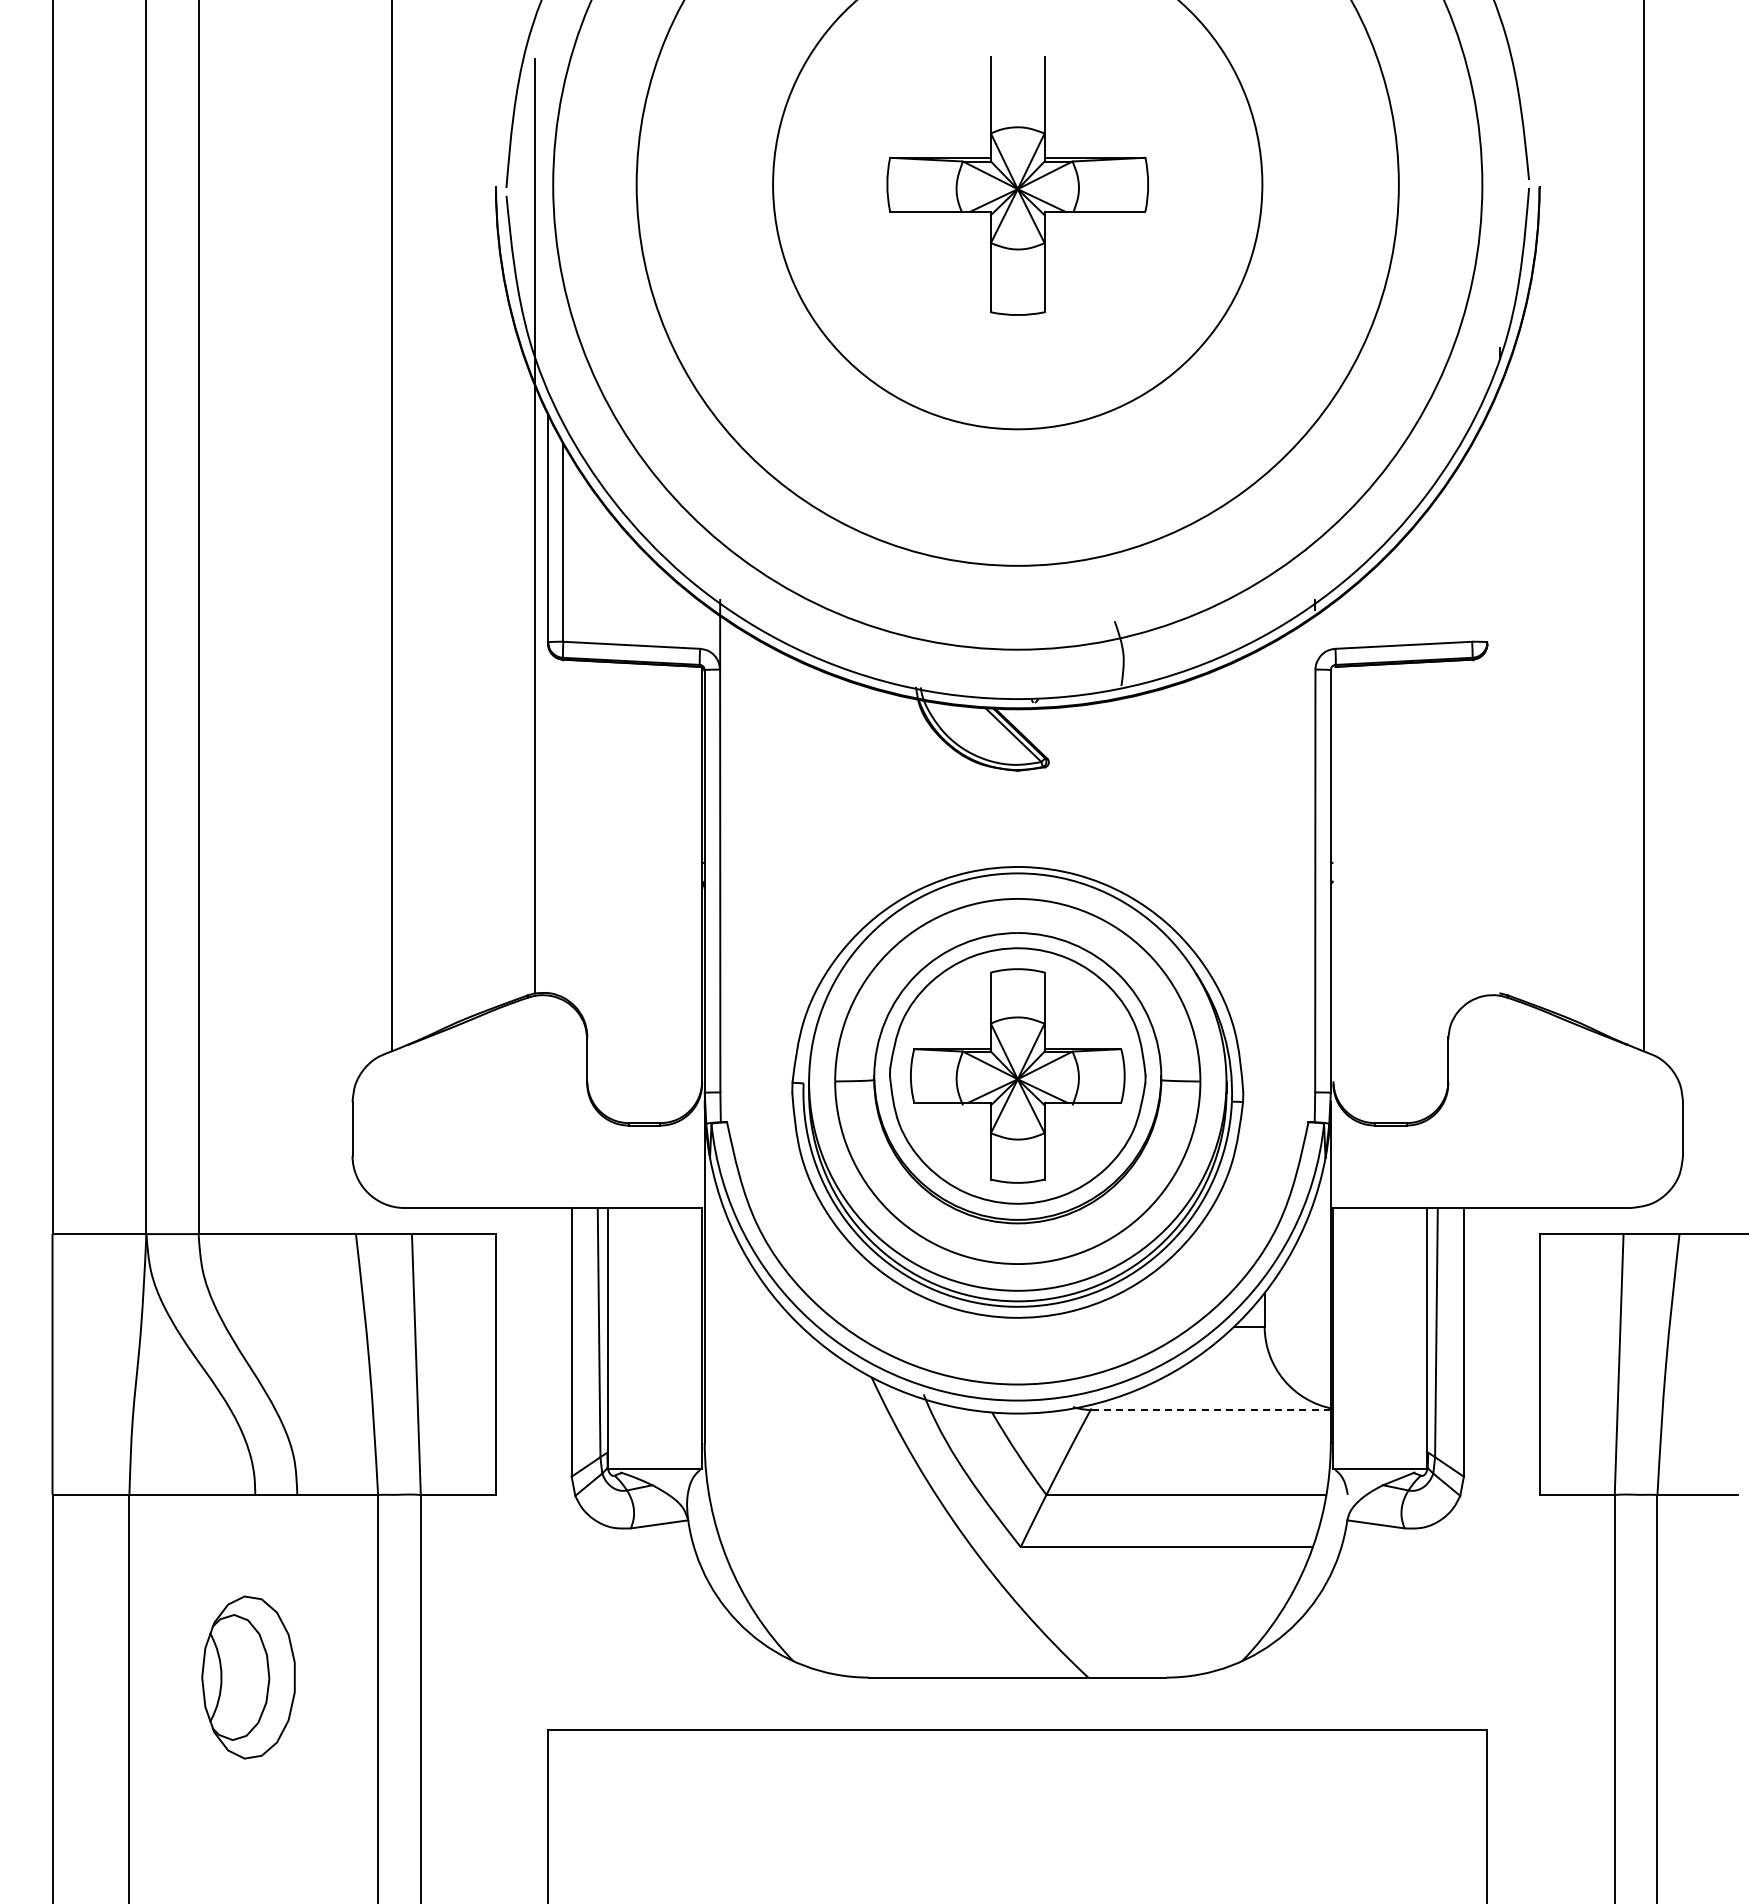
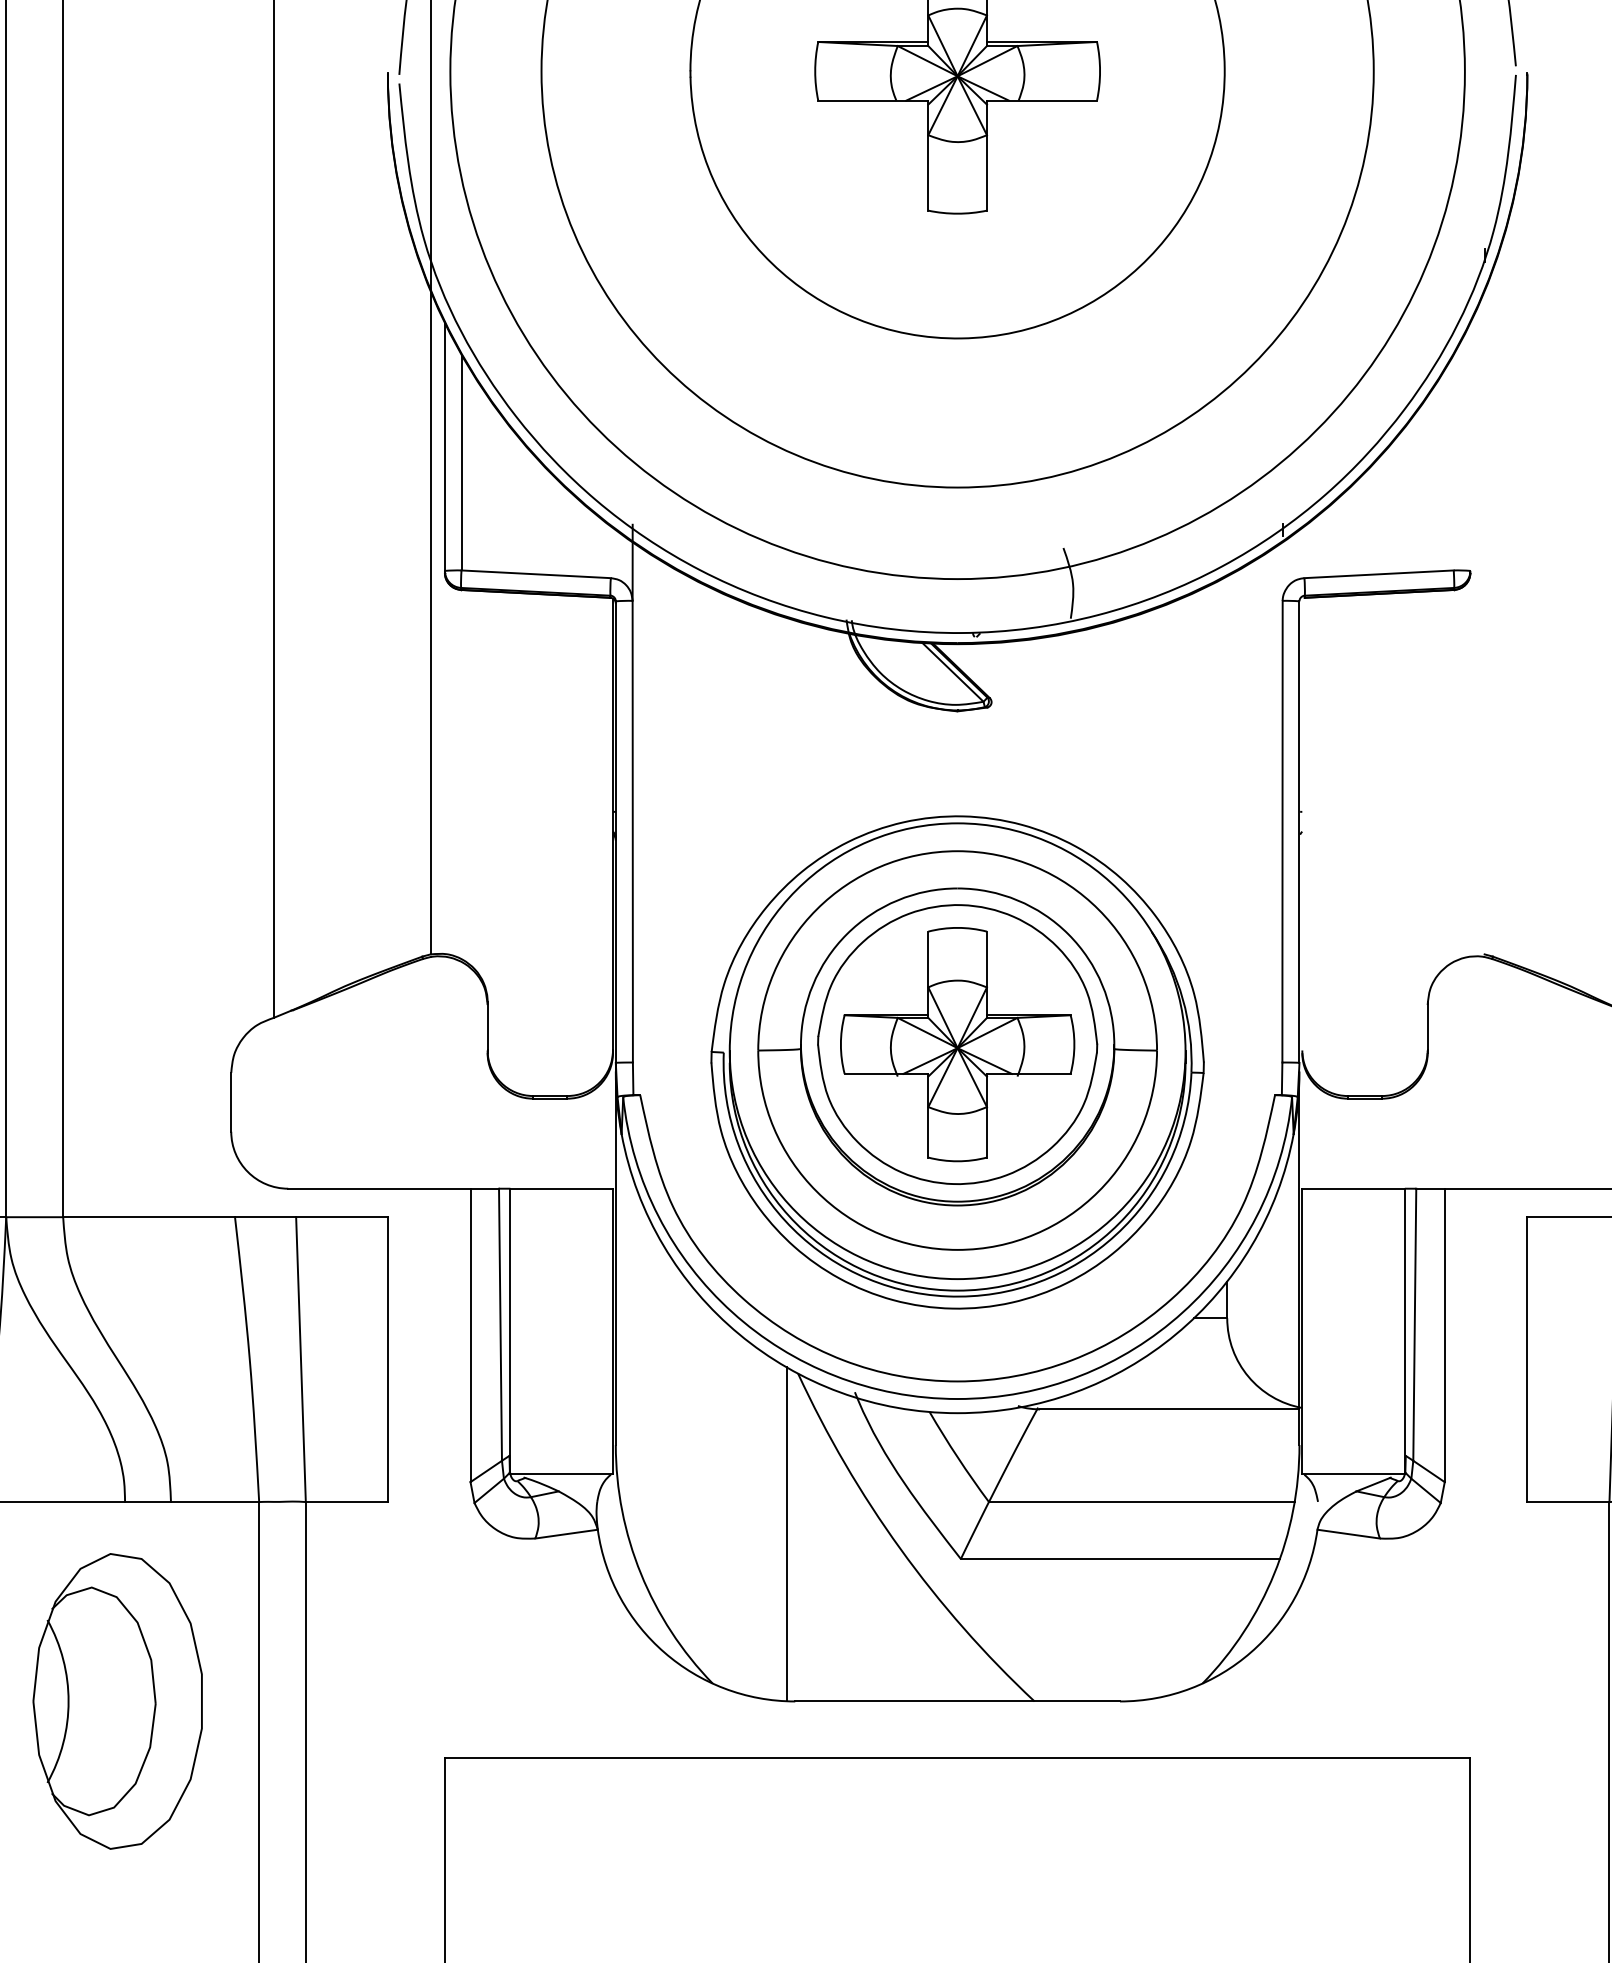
line: (1212, 1410) -> (1170, 1409), dashed -> solid
line: (861, 1524) -> (787, 1534), added
part: (248, 1677) -> (117, 1701), size x1.67

